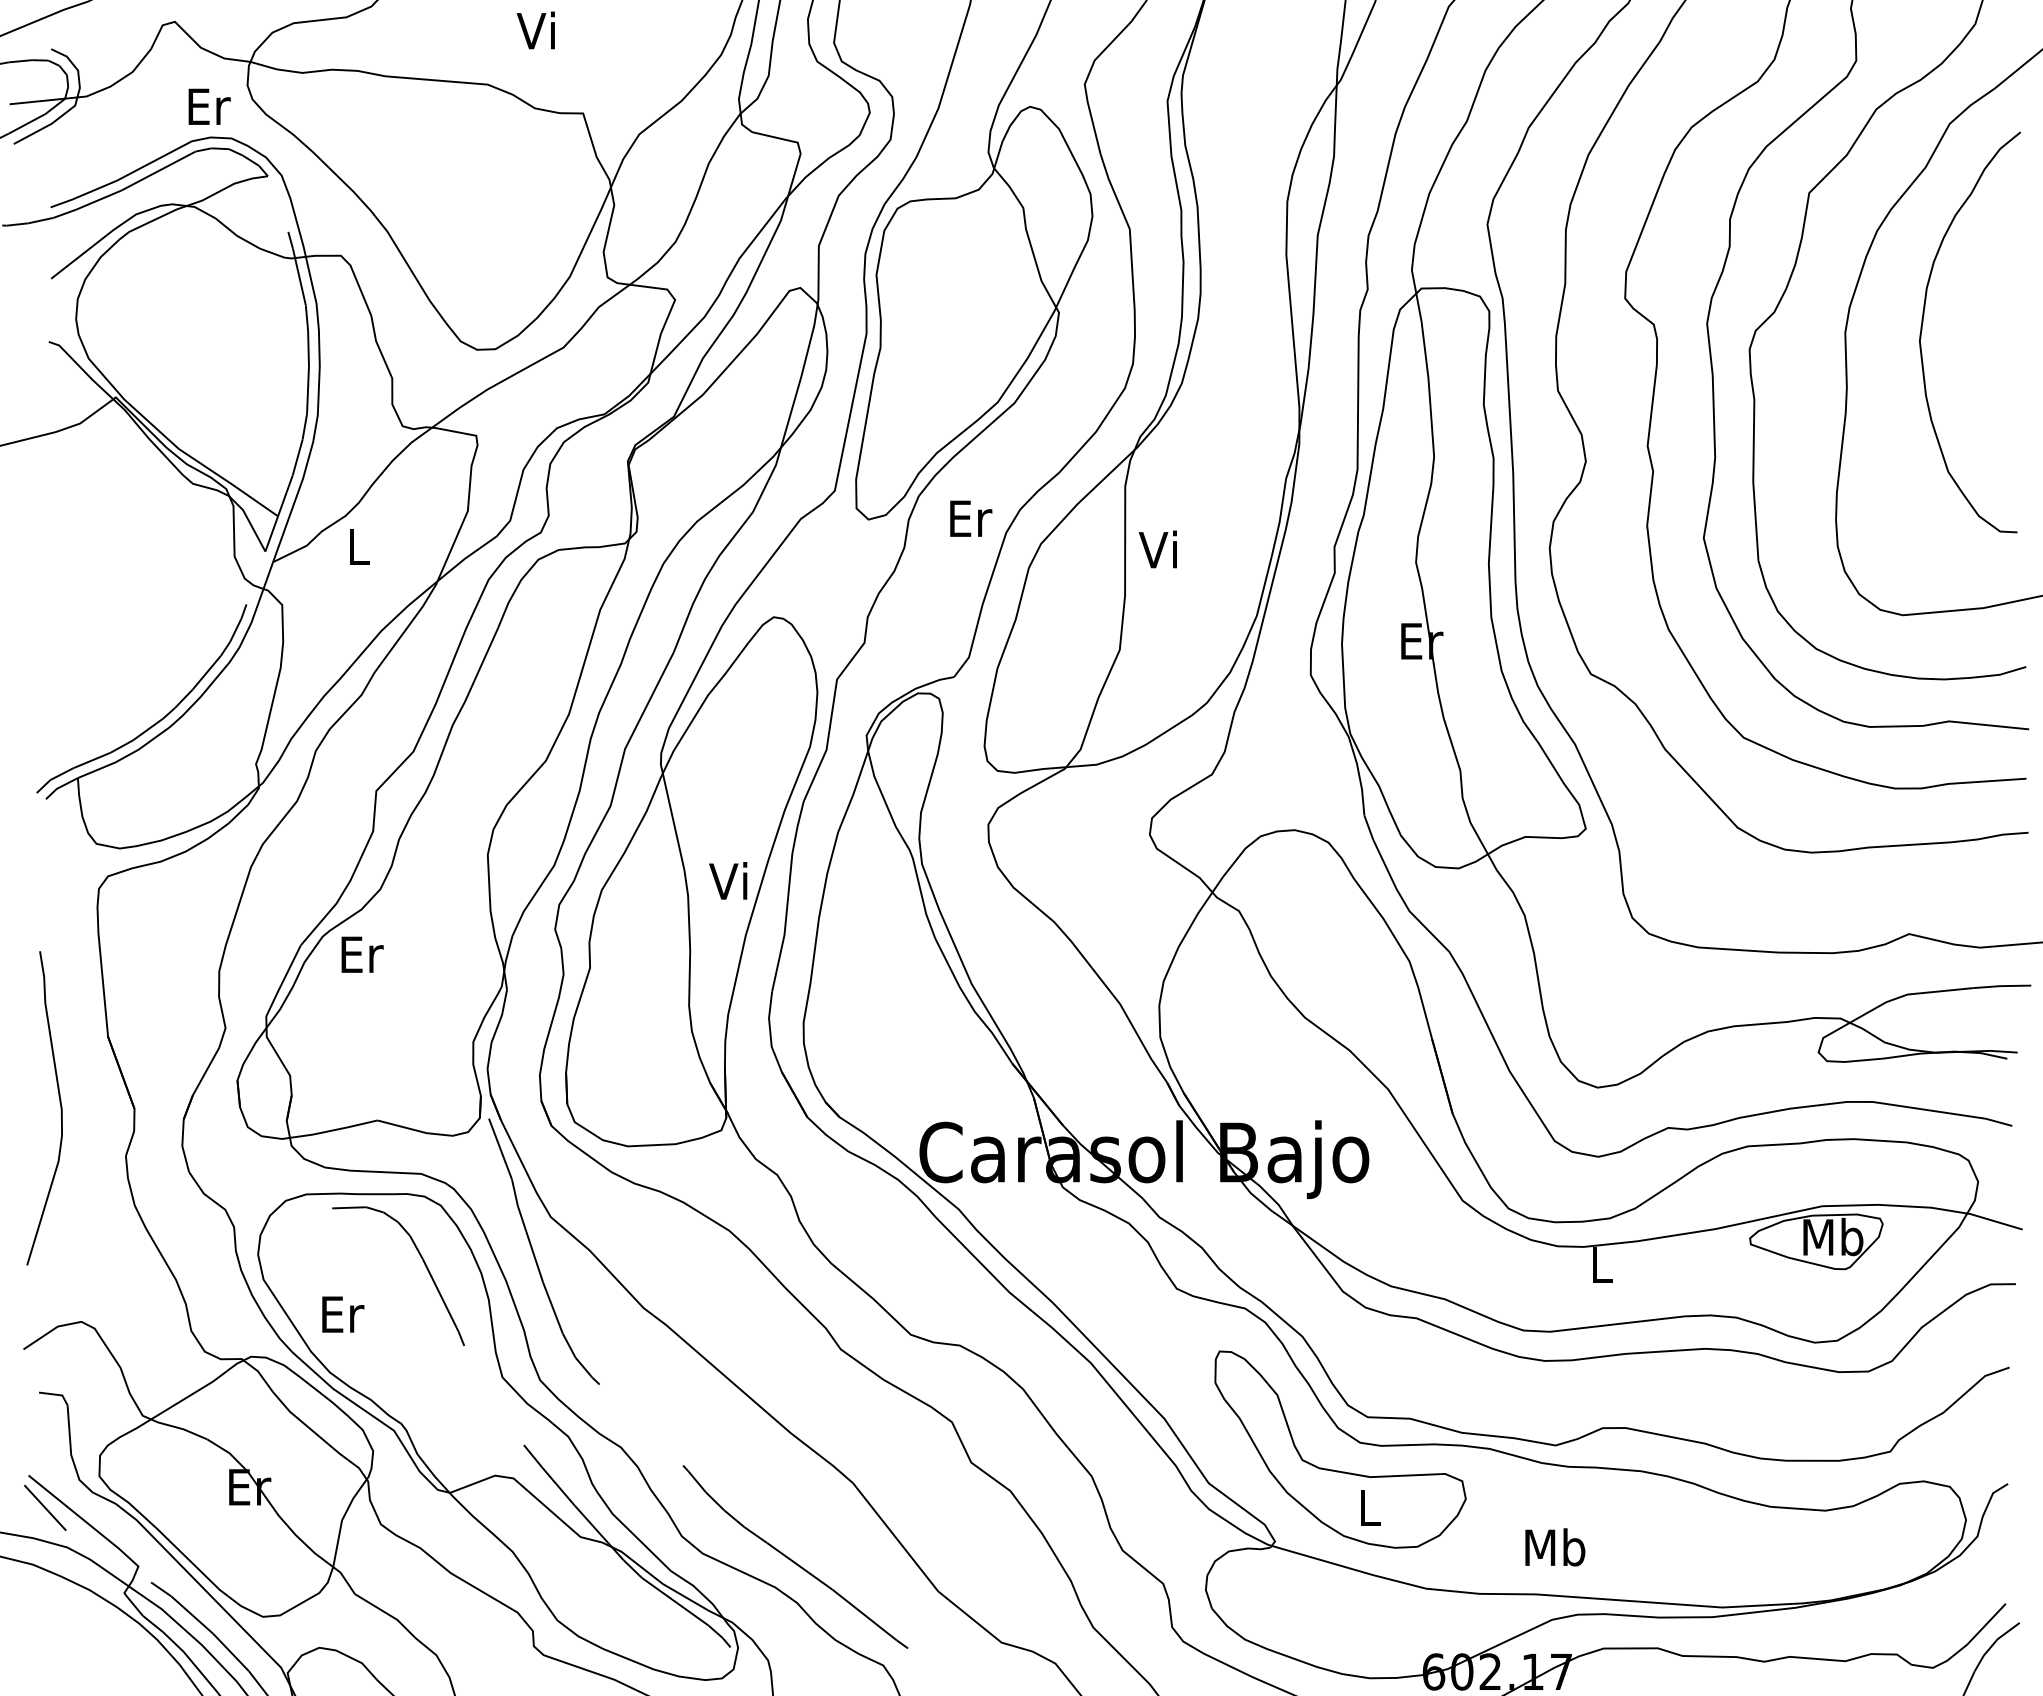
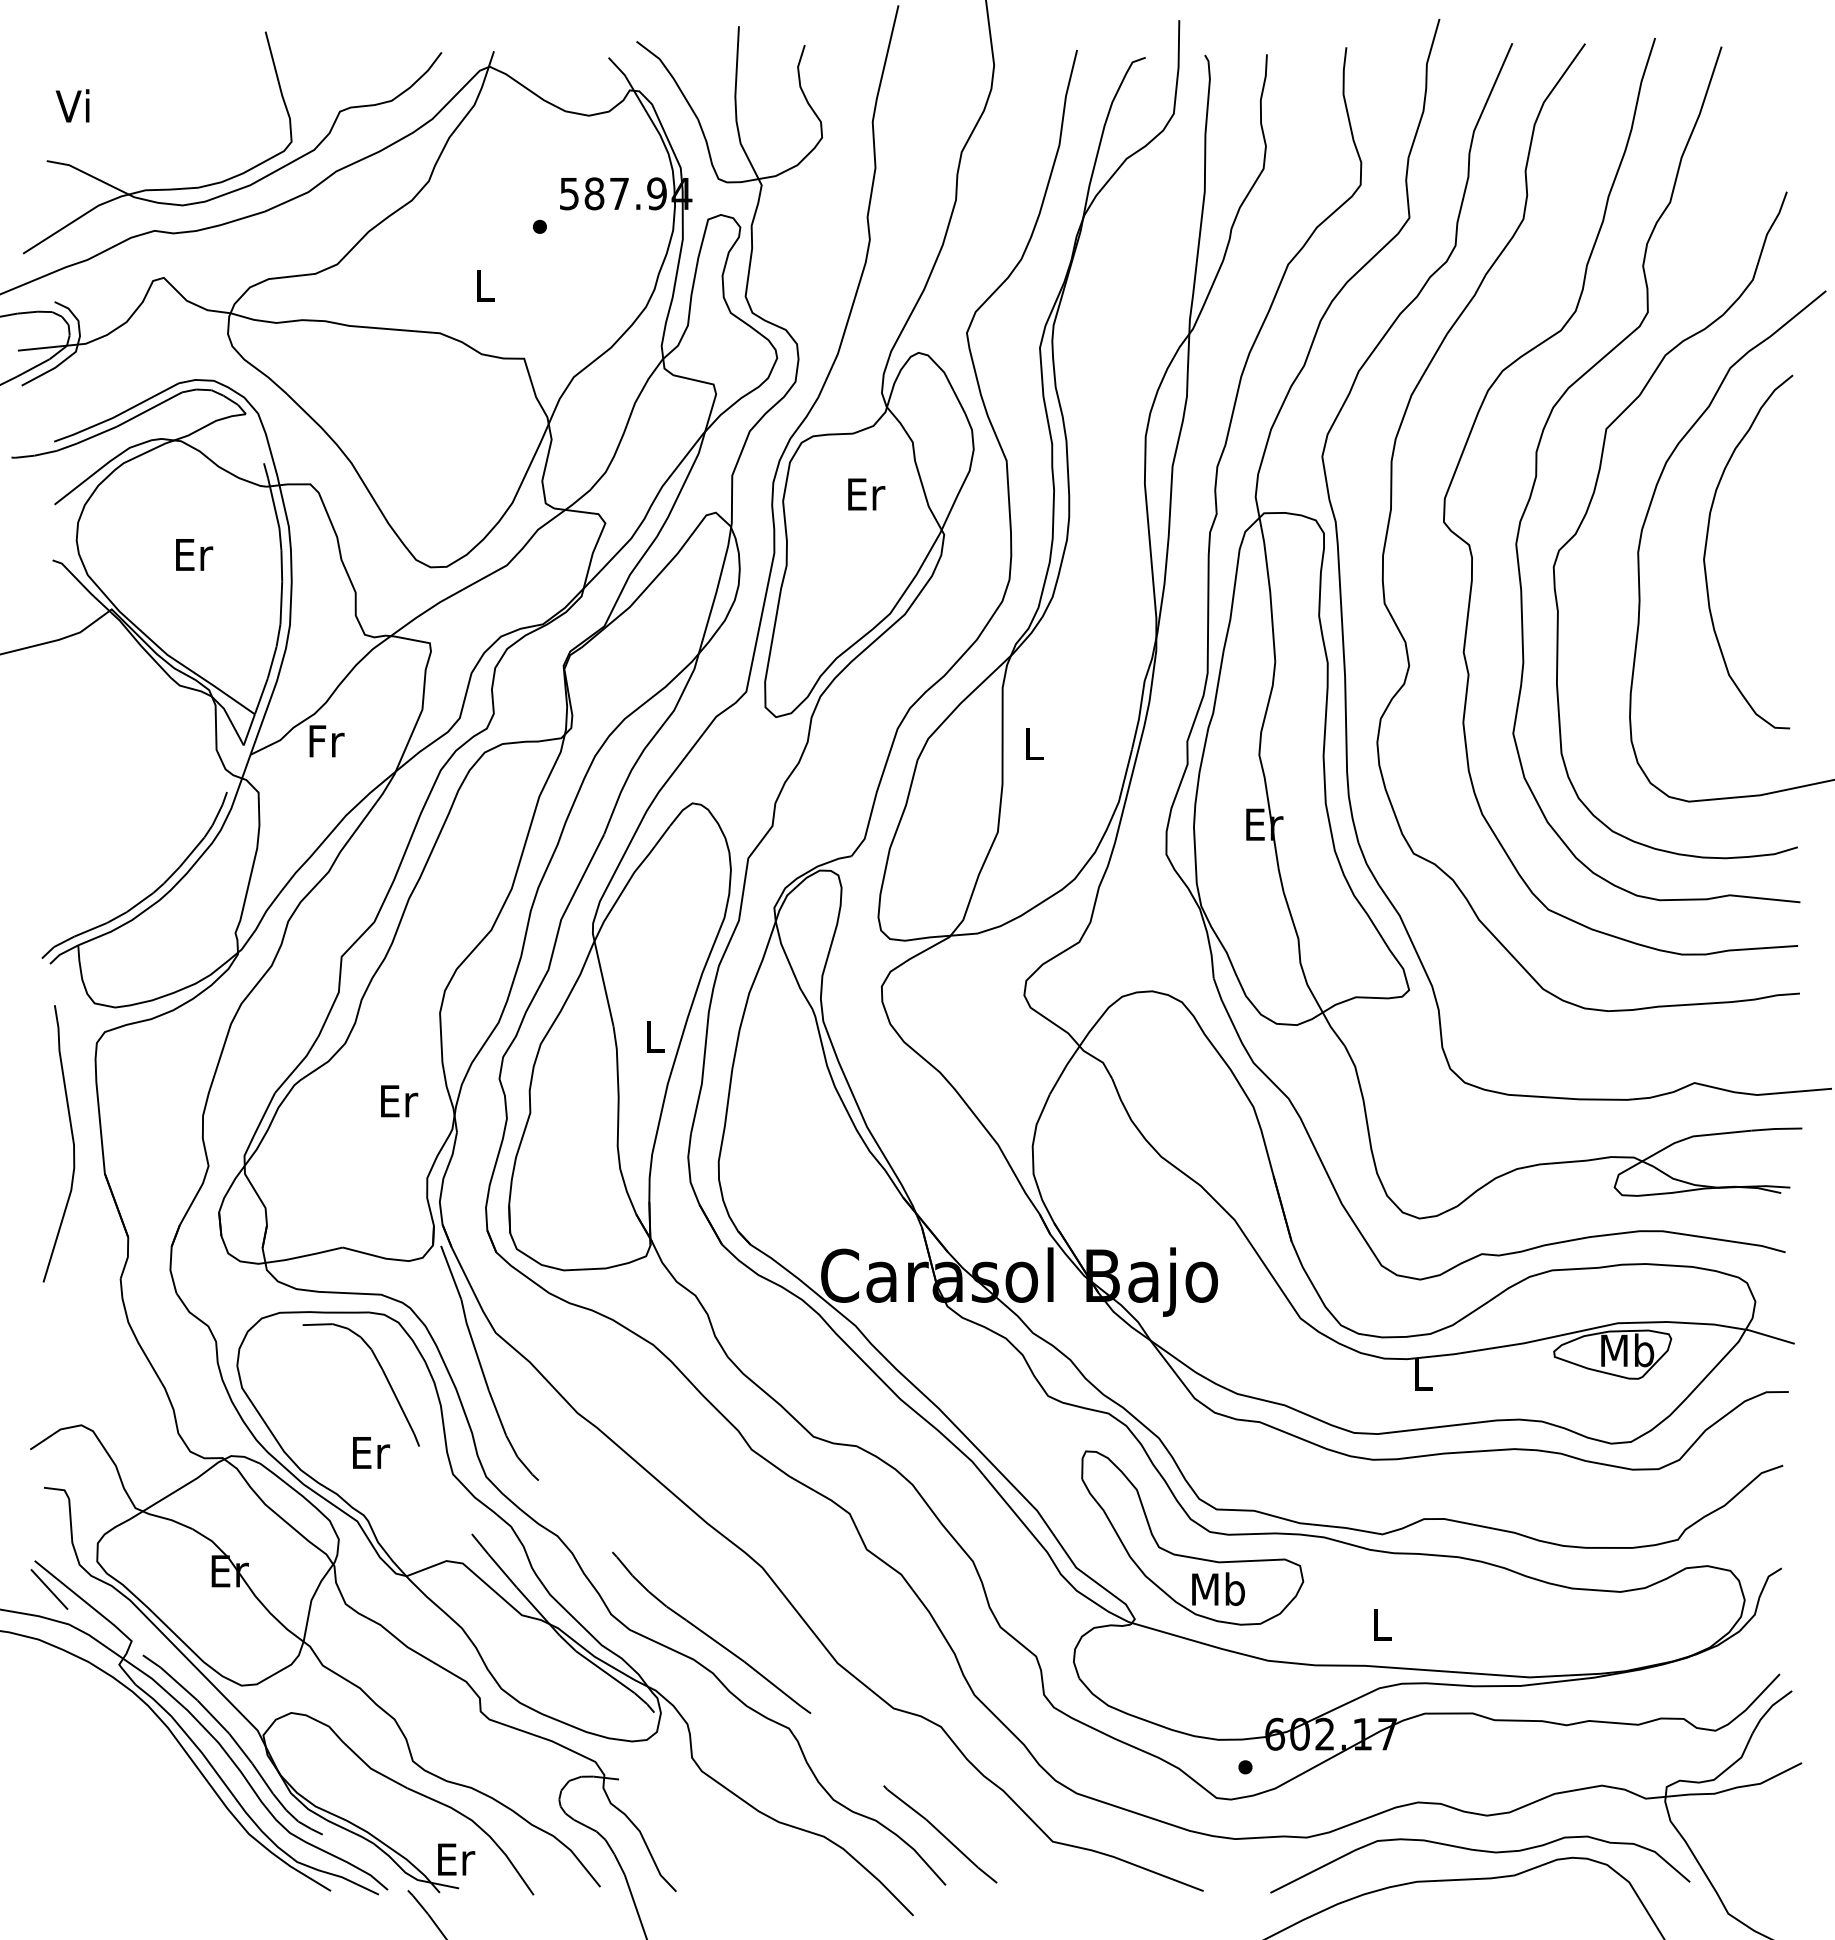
text: (535, 29) -> (482, 284), Vi -> L
text: (209, 106) -> (194, 554), moved
text: (970, 518) -> (866, 494), moved
text: (359, 547) -> (326, 741), L -> Fr
text: (1157, 549) -> (1031, 743), Vi -> L
text: (727, 880) -> (651, 1035), Vi -> L
text: (362, 955) -> (399, 1101), moved
curve: (60, 1107) -> (72, 1143), moved
text: (343, 1314) -> (371, 1452), moved
text: (1369, 1507) -> (1218, 1589), L -> Mb
text: (1554, 1547) -> (1381, 1624), Mb -> L

